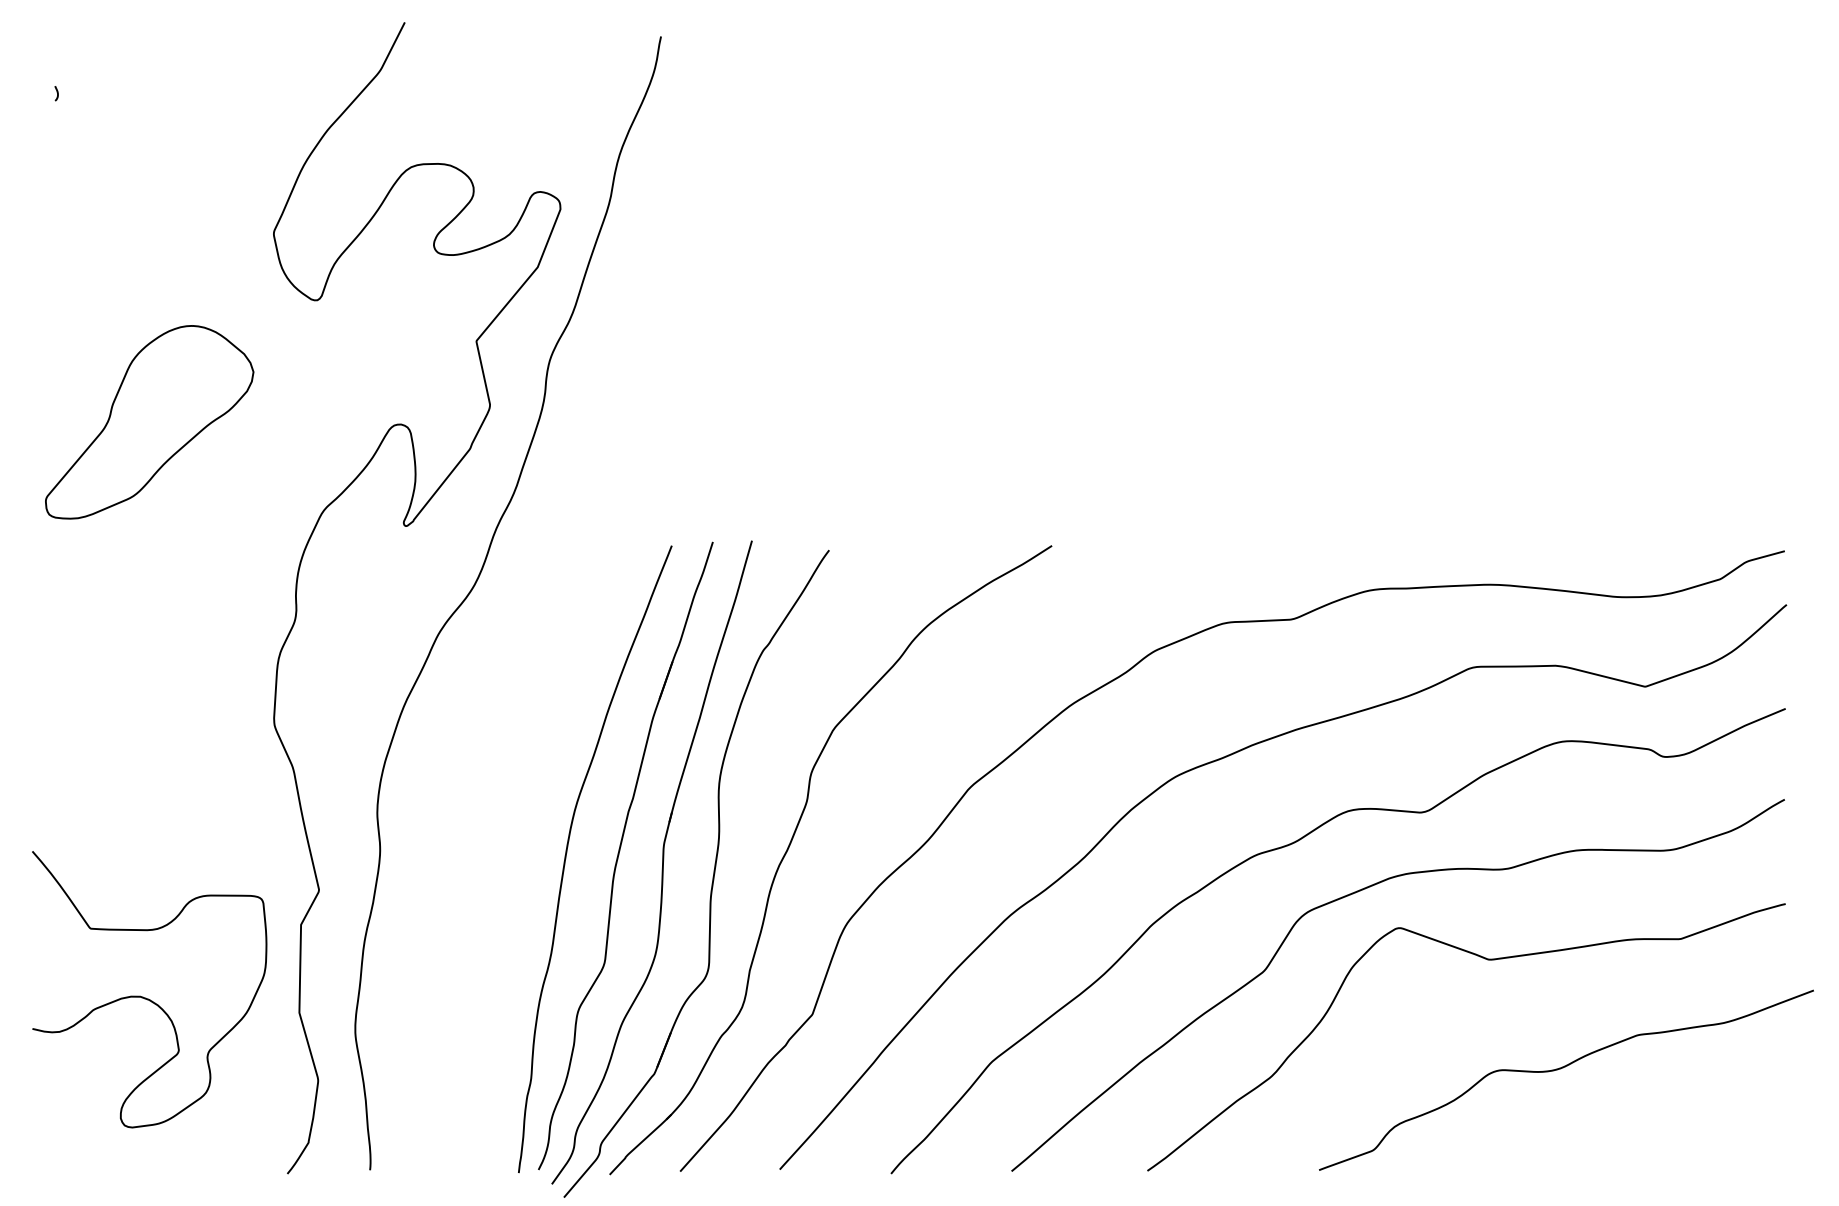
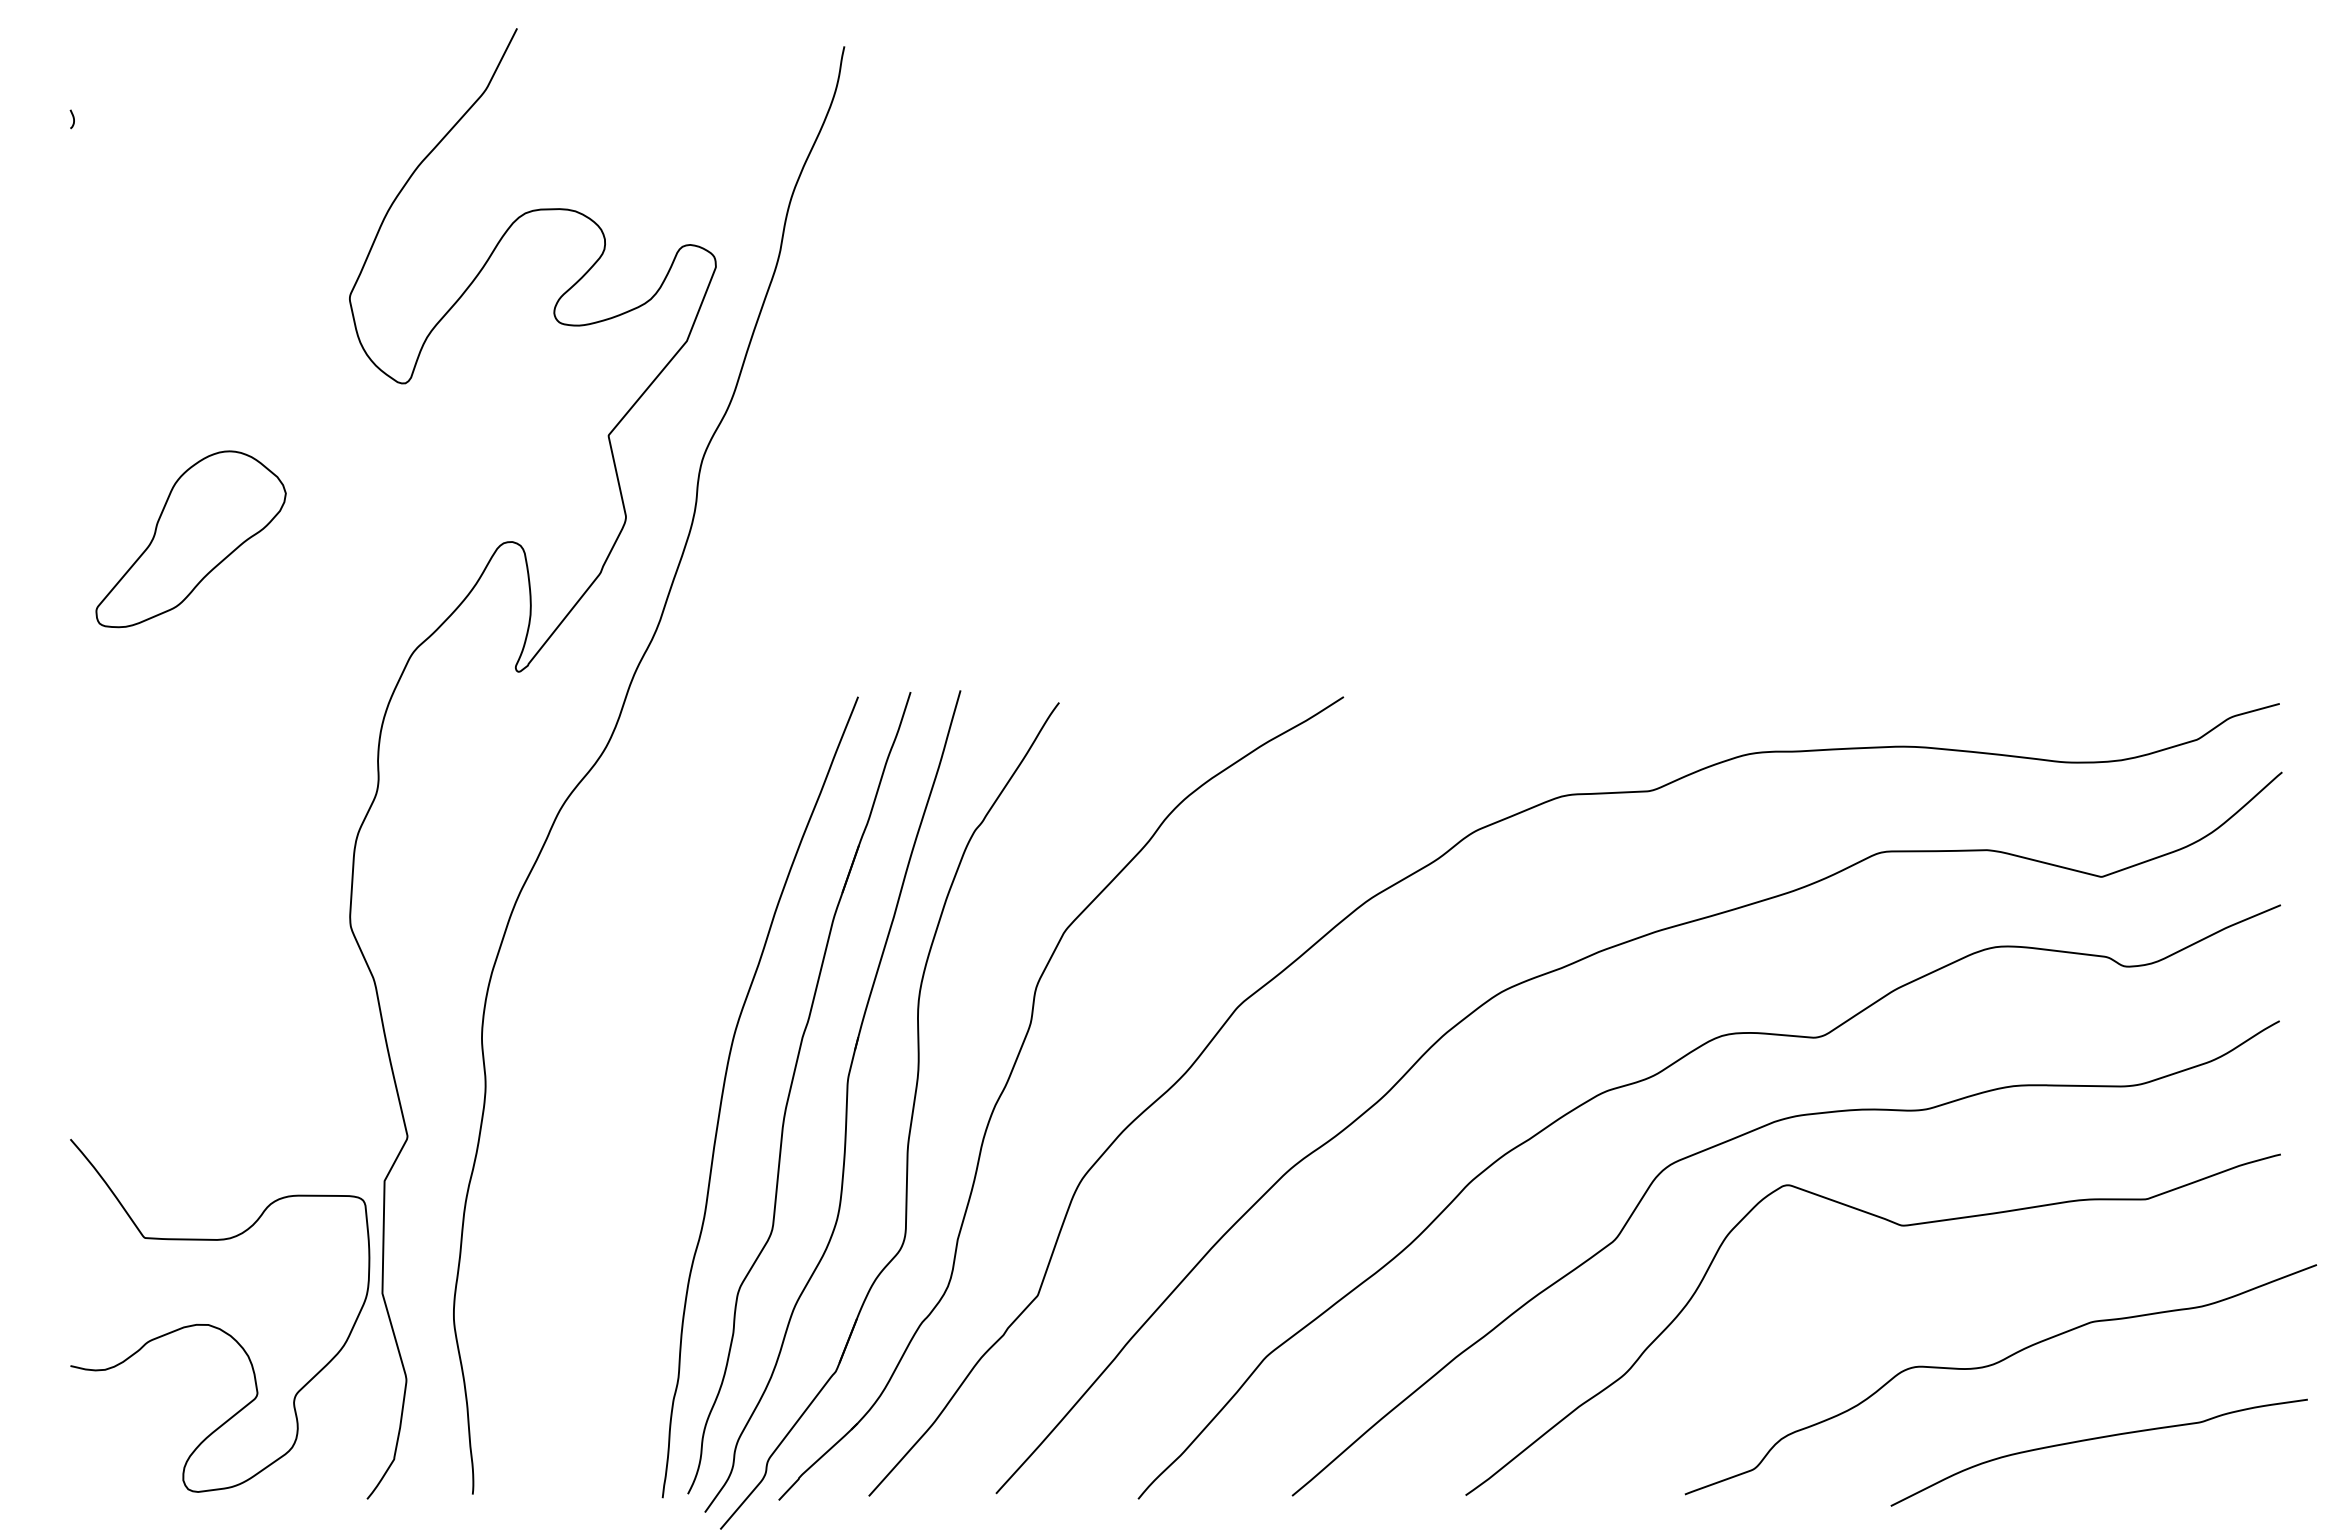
part: (149, 422) -> (190, 539), size x0.71
curve: (146, 997) -> (216, 1326), moved
curve: (1641, 1127) -> (2096, 1439), added

